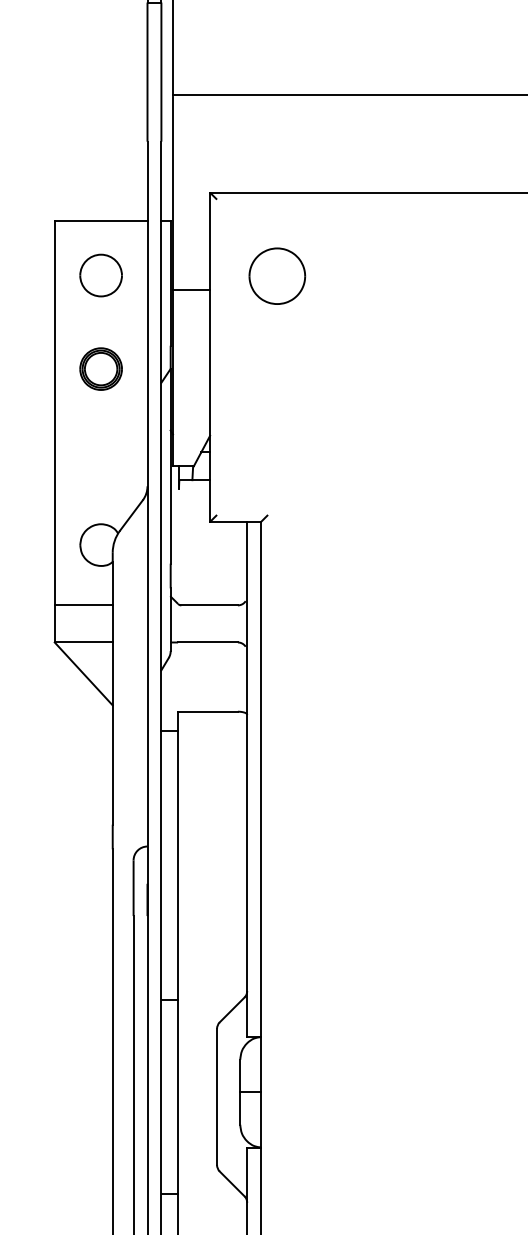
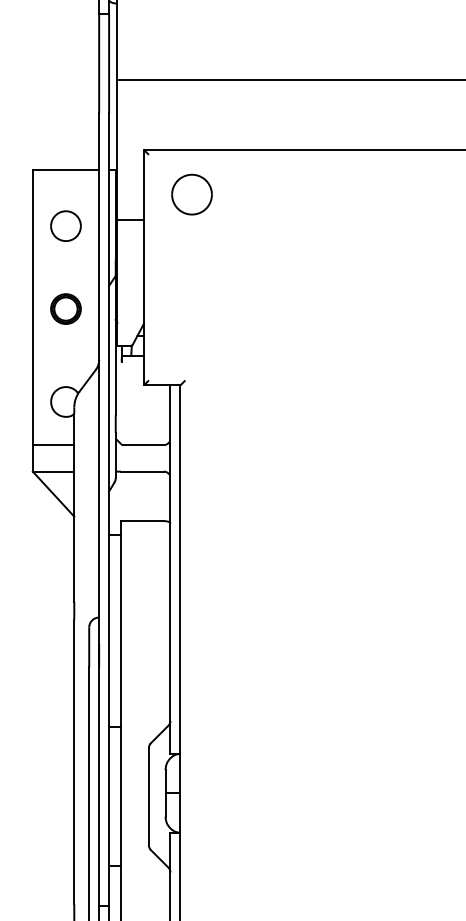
part: (100, 274) -> (65, 225), moved
part: (276, 276) -> (191, 194), moved
part: (100, 368) -> (65, 308), moved

